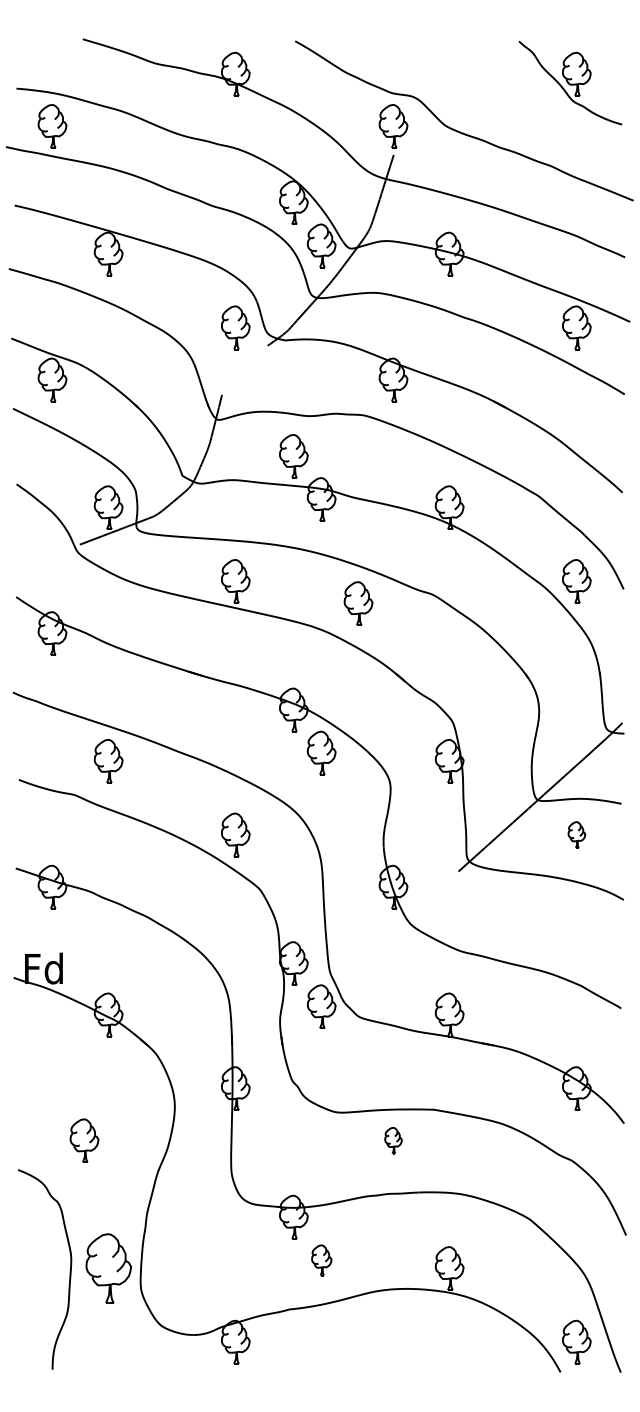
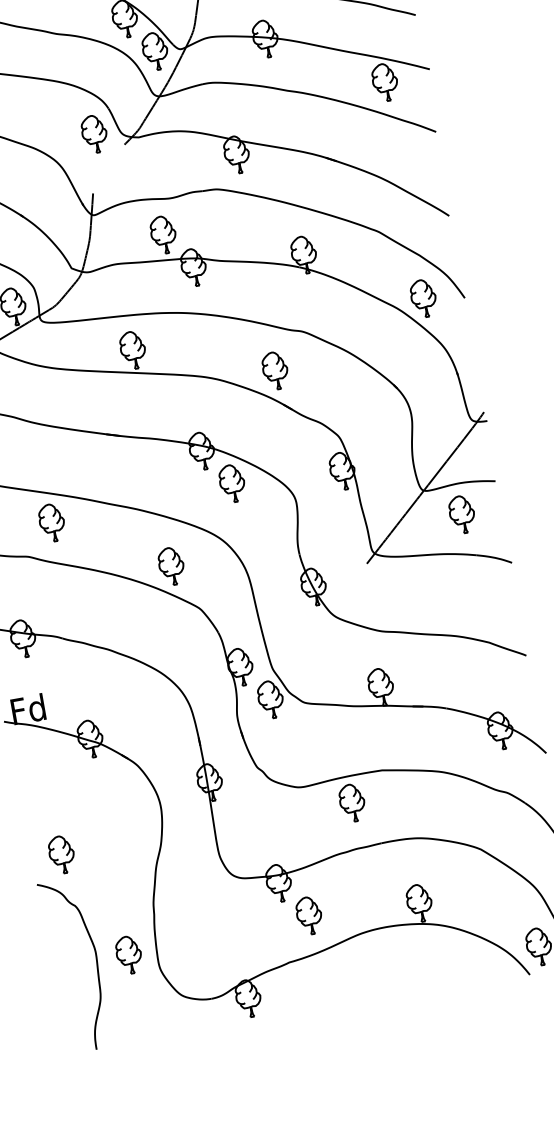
part: (358, 603) -> (275, 370), moved
part: (576, 834) -> (461, 514), size x1.67
part: (84, 1140) -> (61, 854), moved
part: (393, 1140) -> (352, 802), size x1.67
part: (321, 1260) -> (309, 915), size x1.43
part: (108, 1268) -> (128, 955), size x0.62

